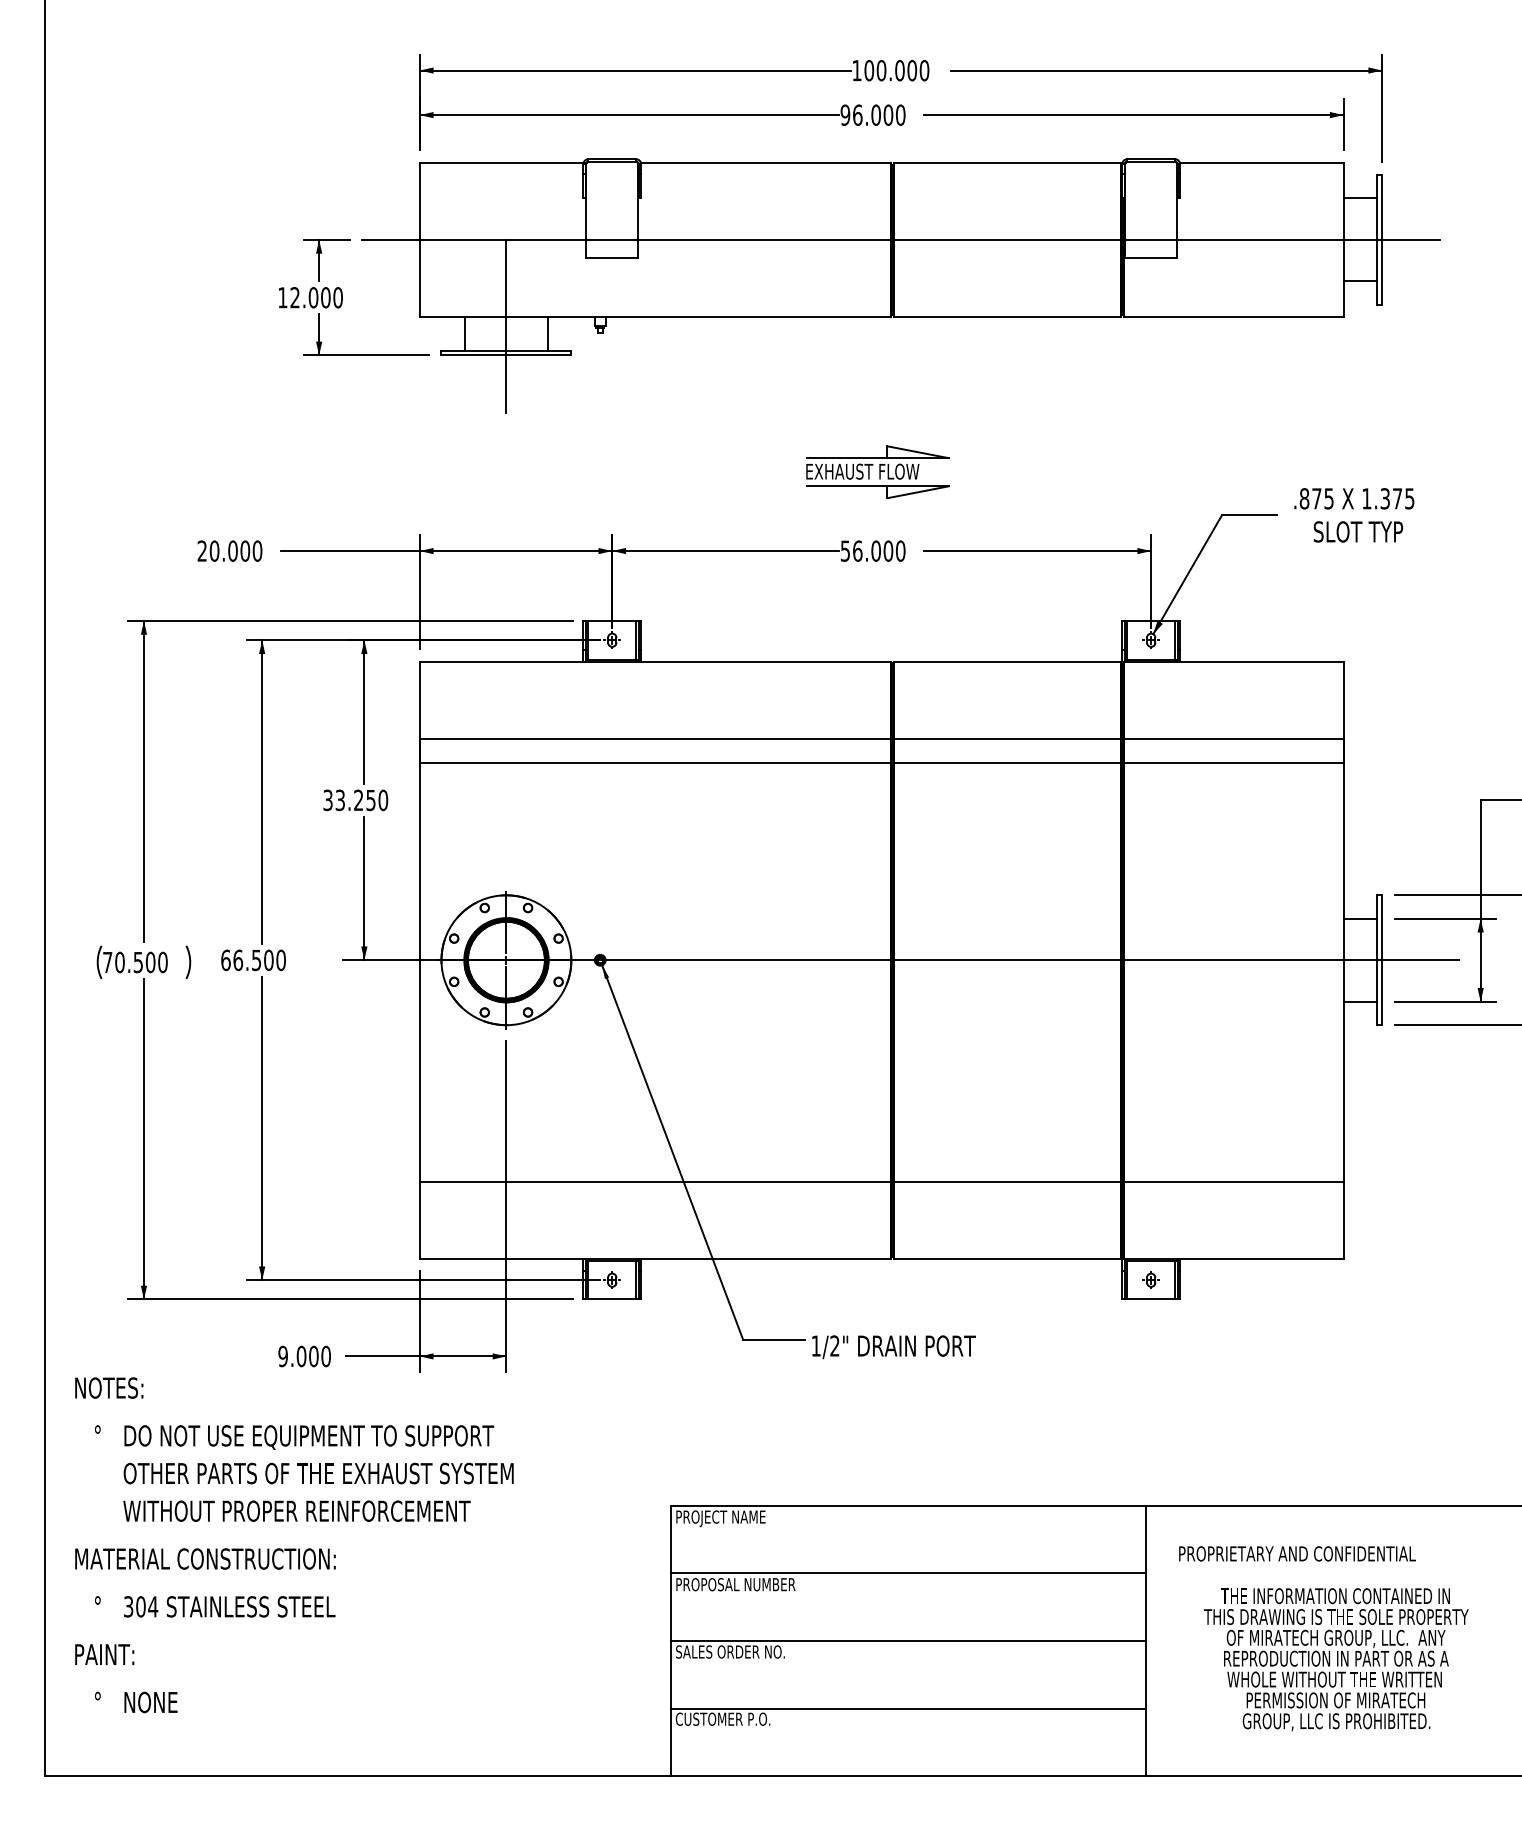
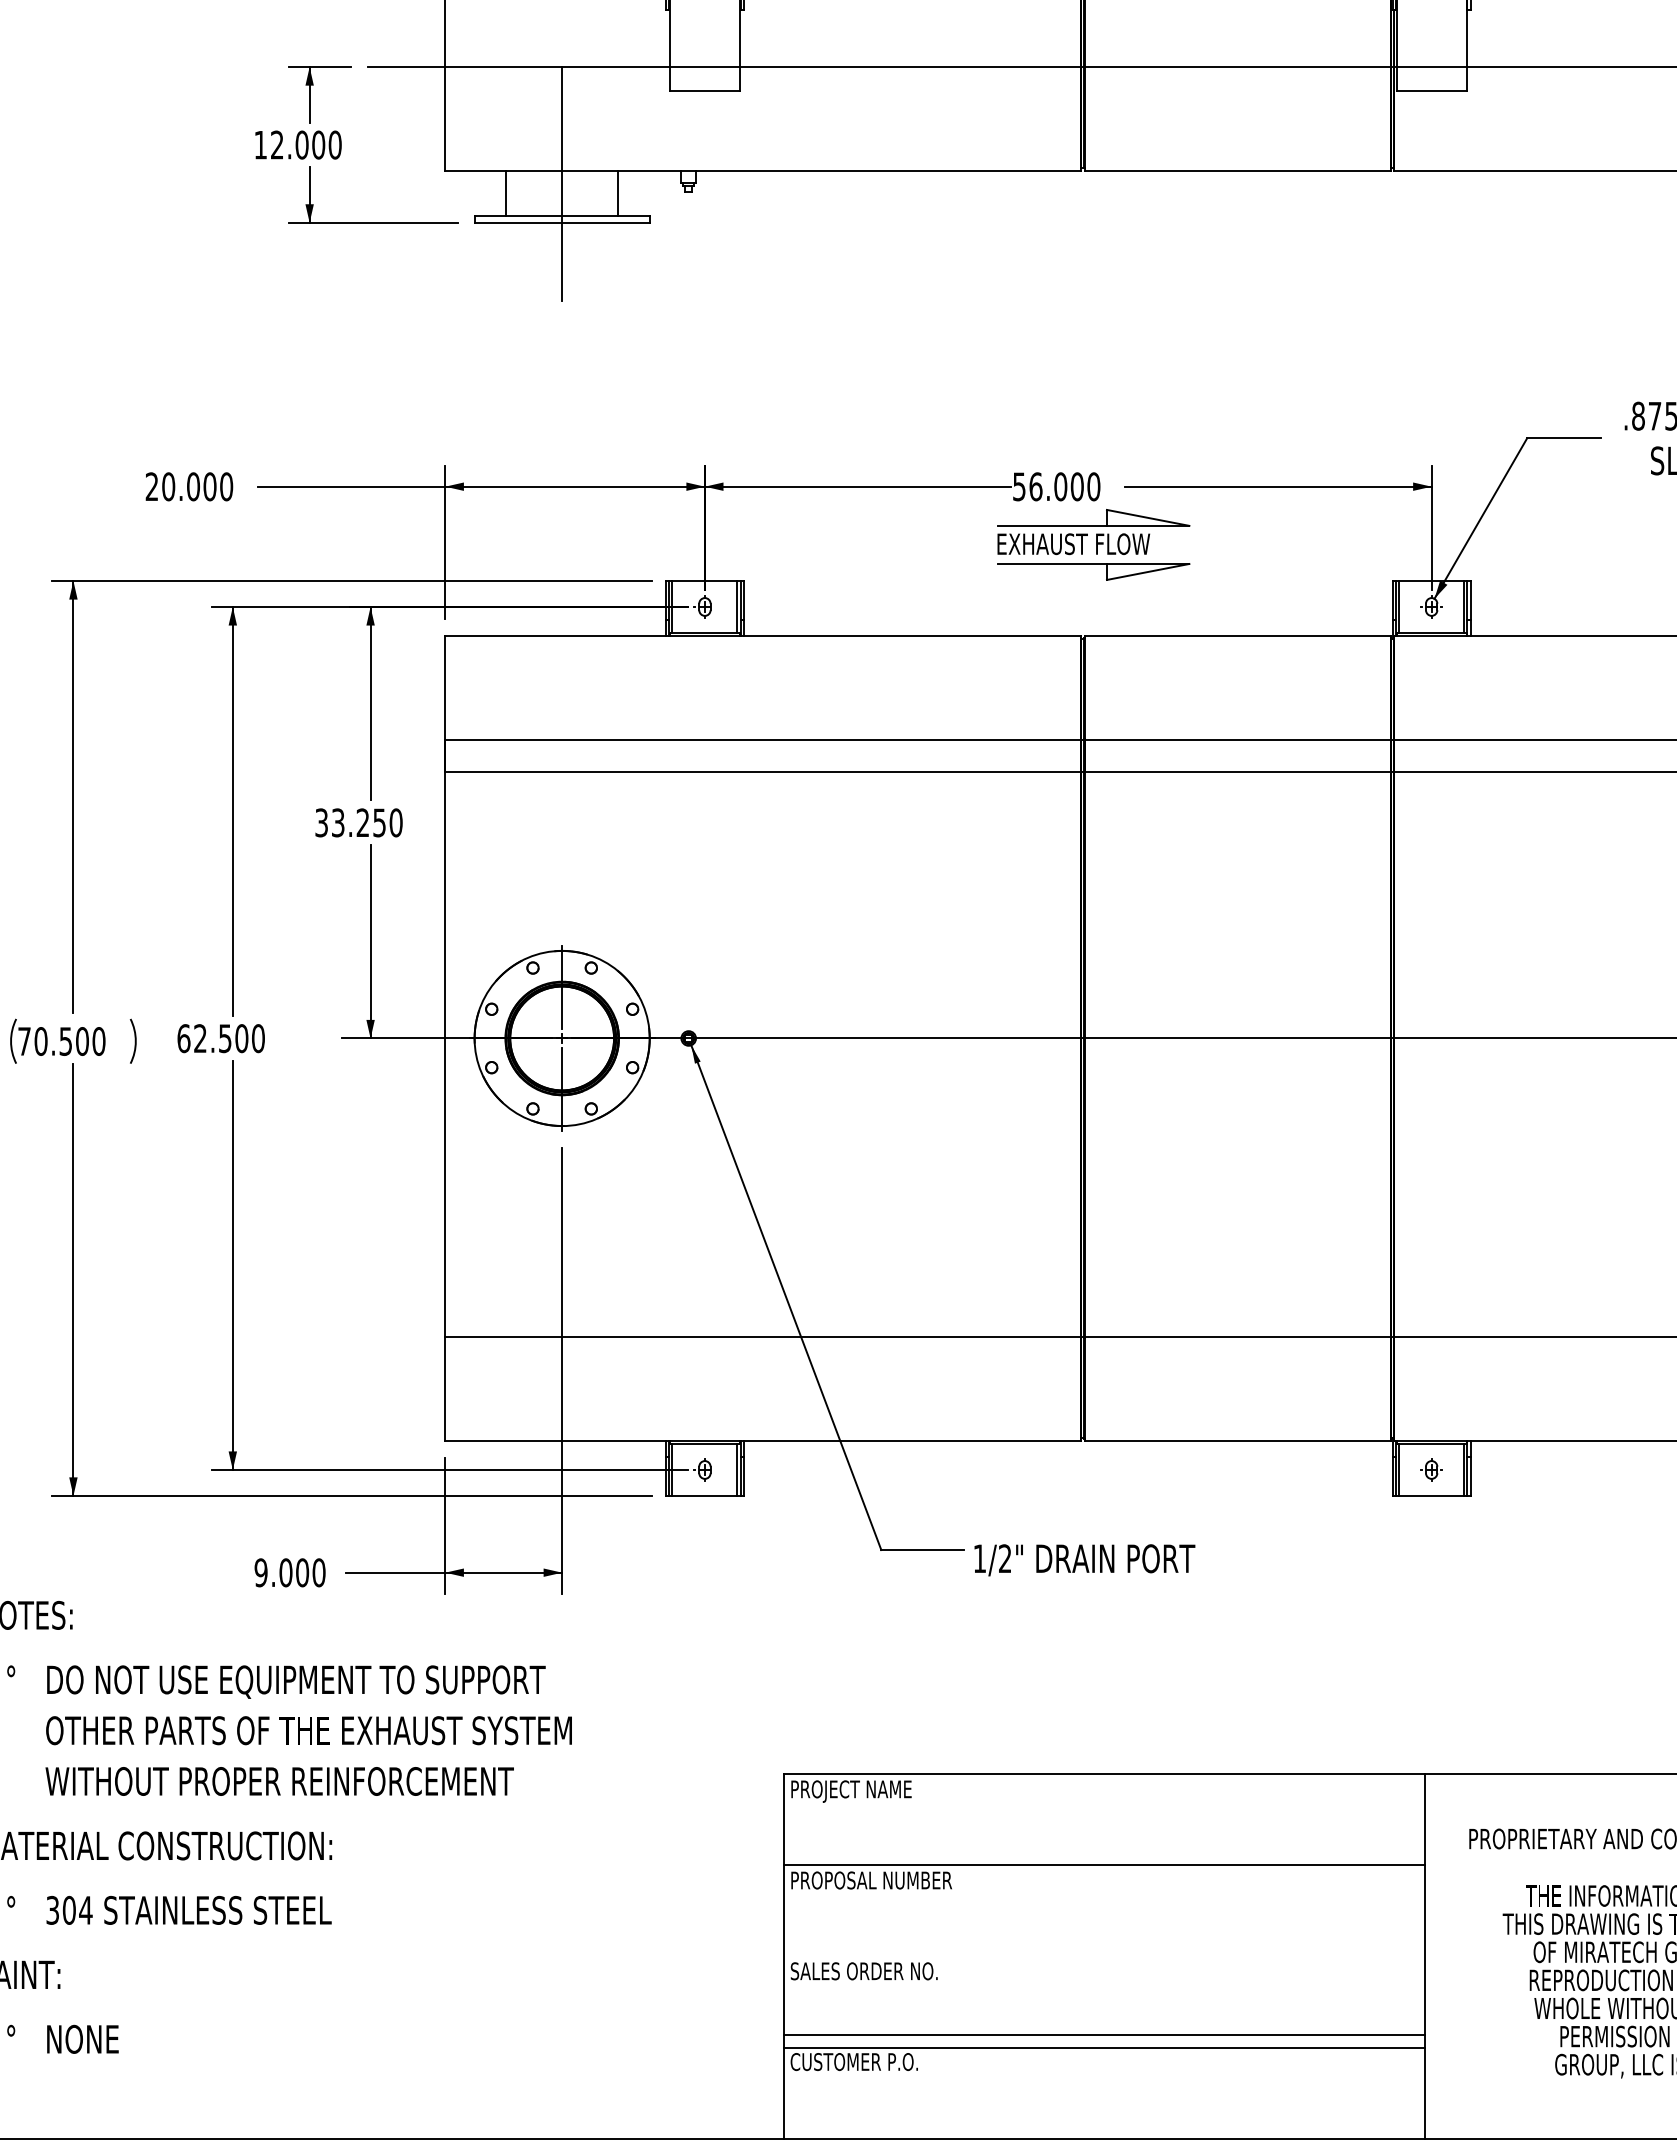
part: (877, 472) -> (1093, 545), moved
text: (238, 960) -> (200, 1038), 66.500 -> 62.500
line: (908, 1640) -> (1104, 2034), moved

